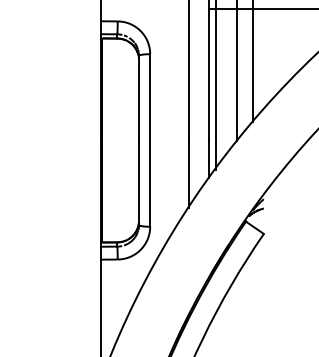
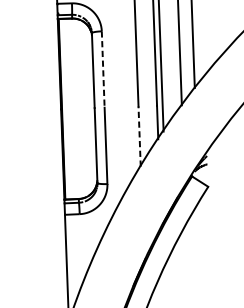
line: (150, 97) -> (103, 69), solid -> dashed
line: (188, 173) -> (139, 135), solid -> dashed

